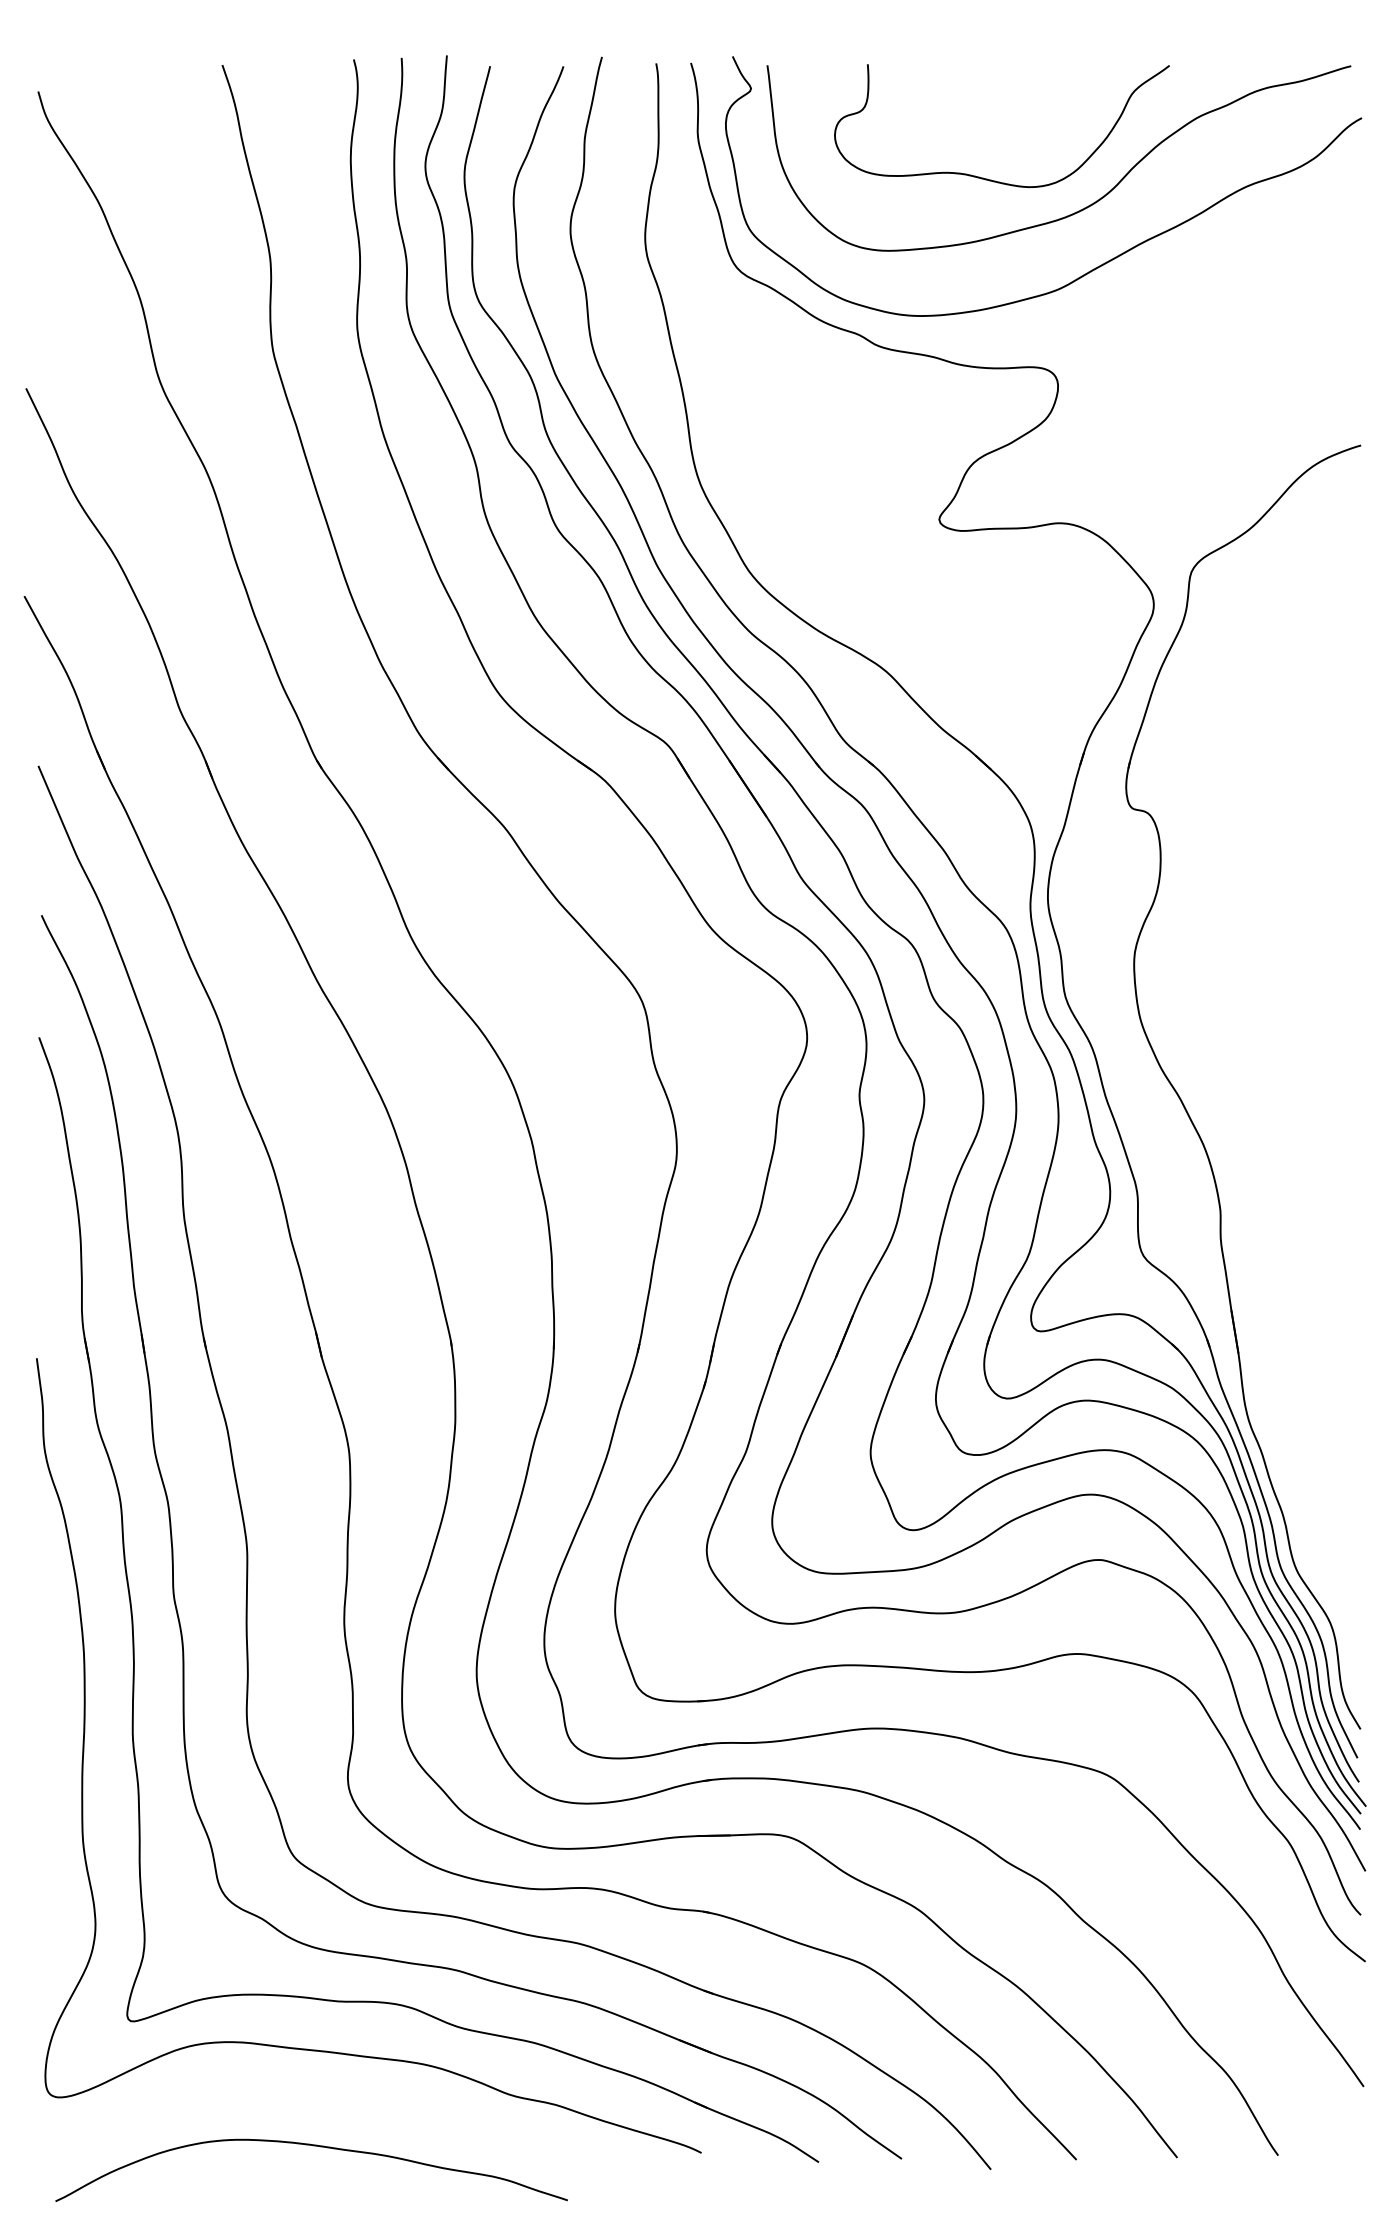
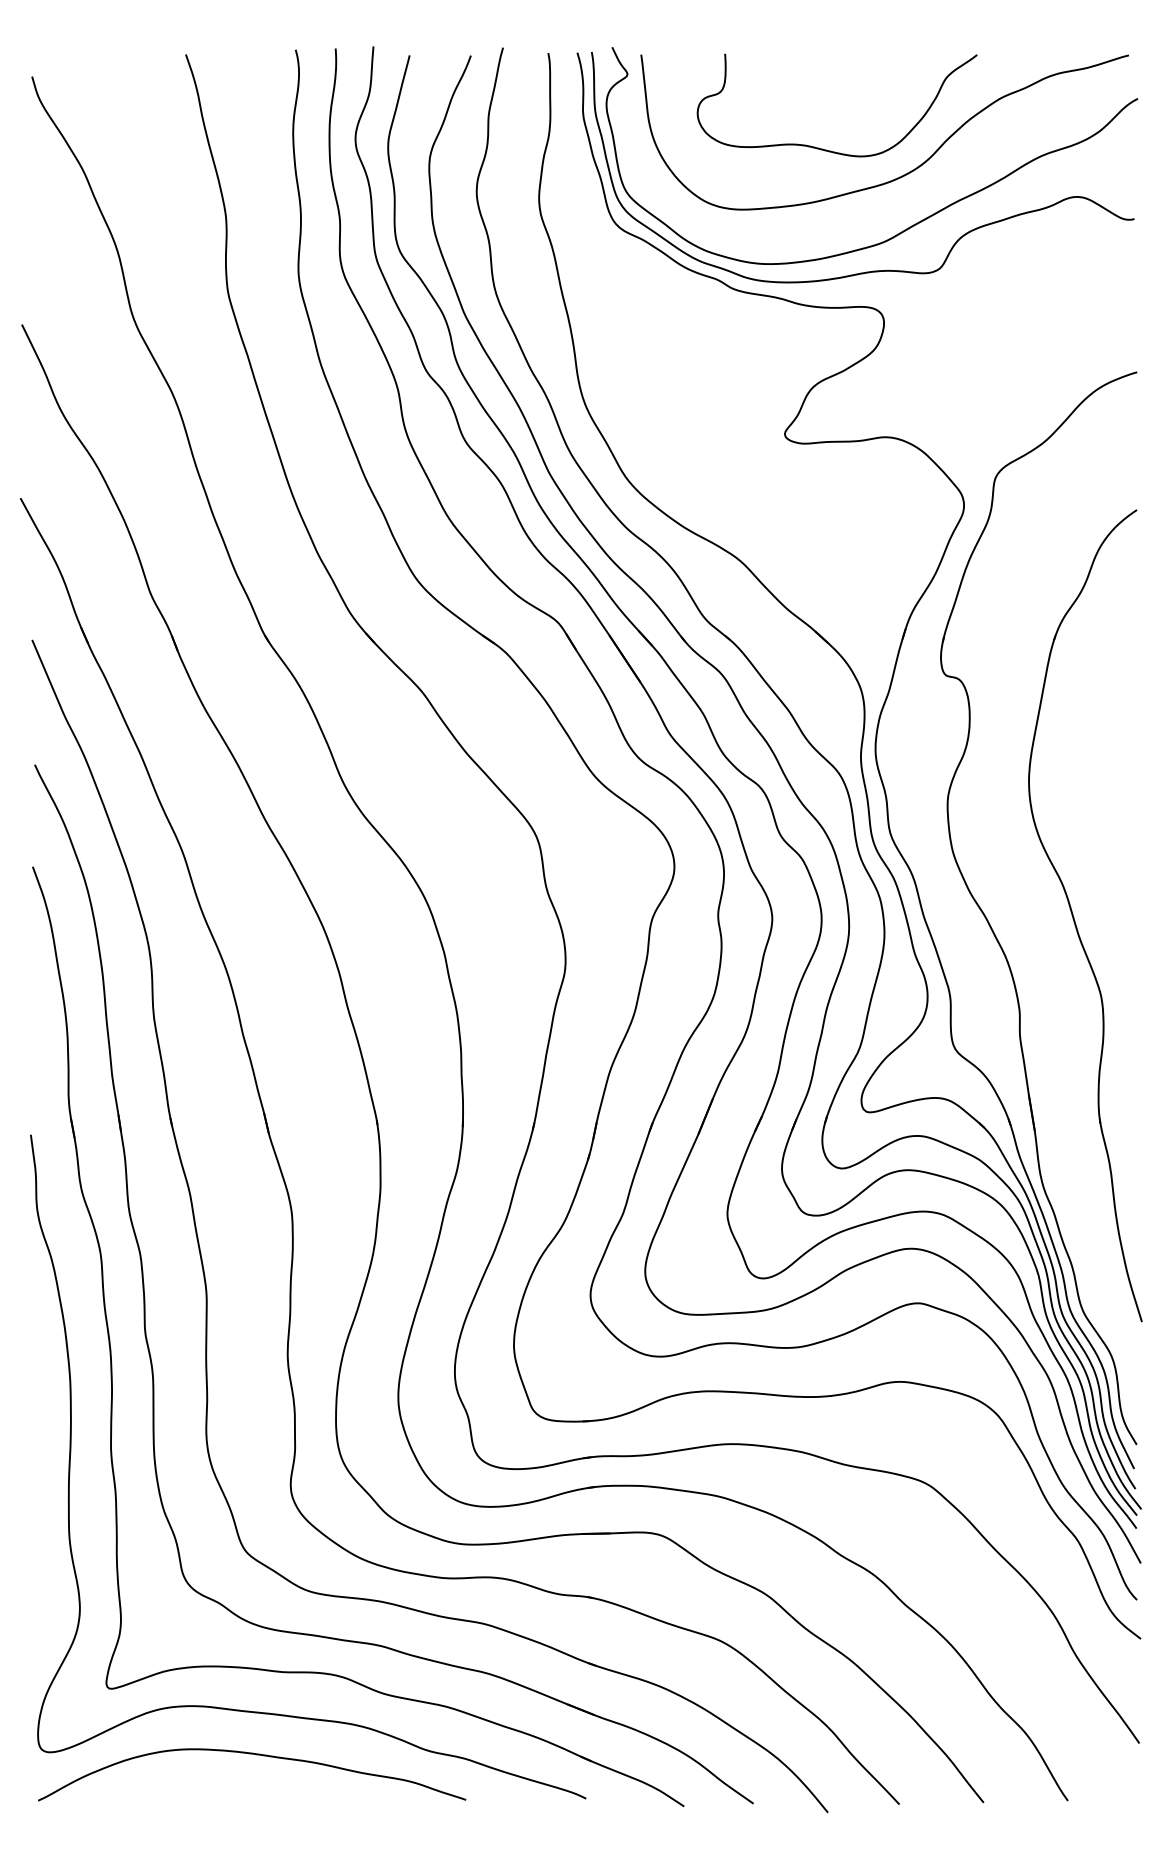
curve: (1048, 323) -> (876, 270), added
part: (1286, 1100) -> (1074, 919), added
curve: (313, 2146) -> (253, 1754), moved

